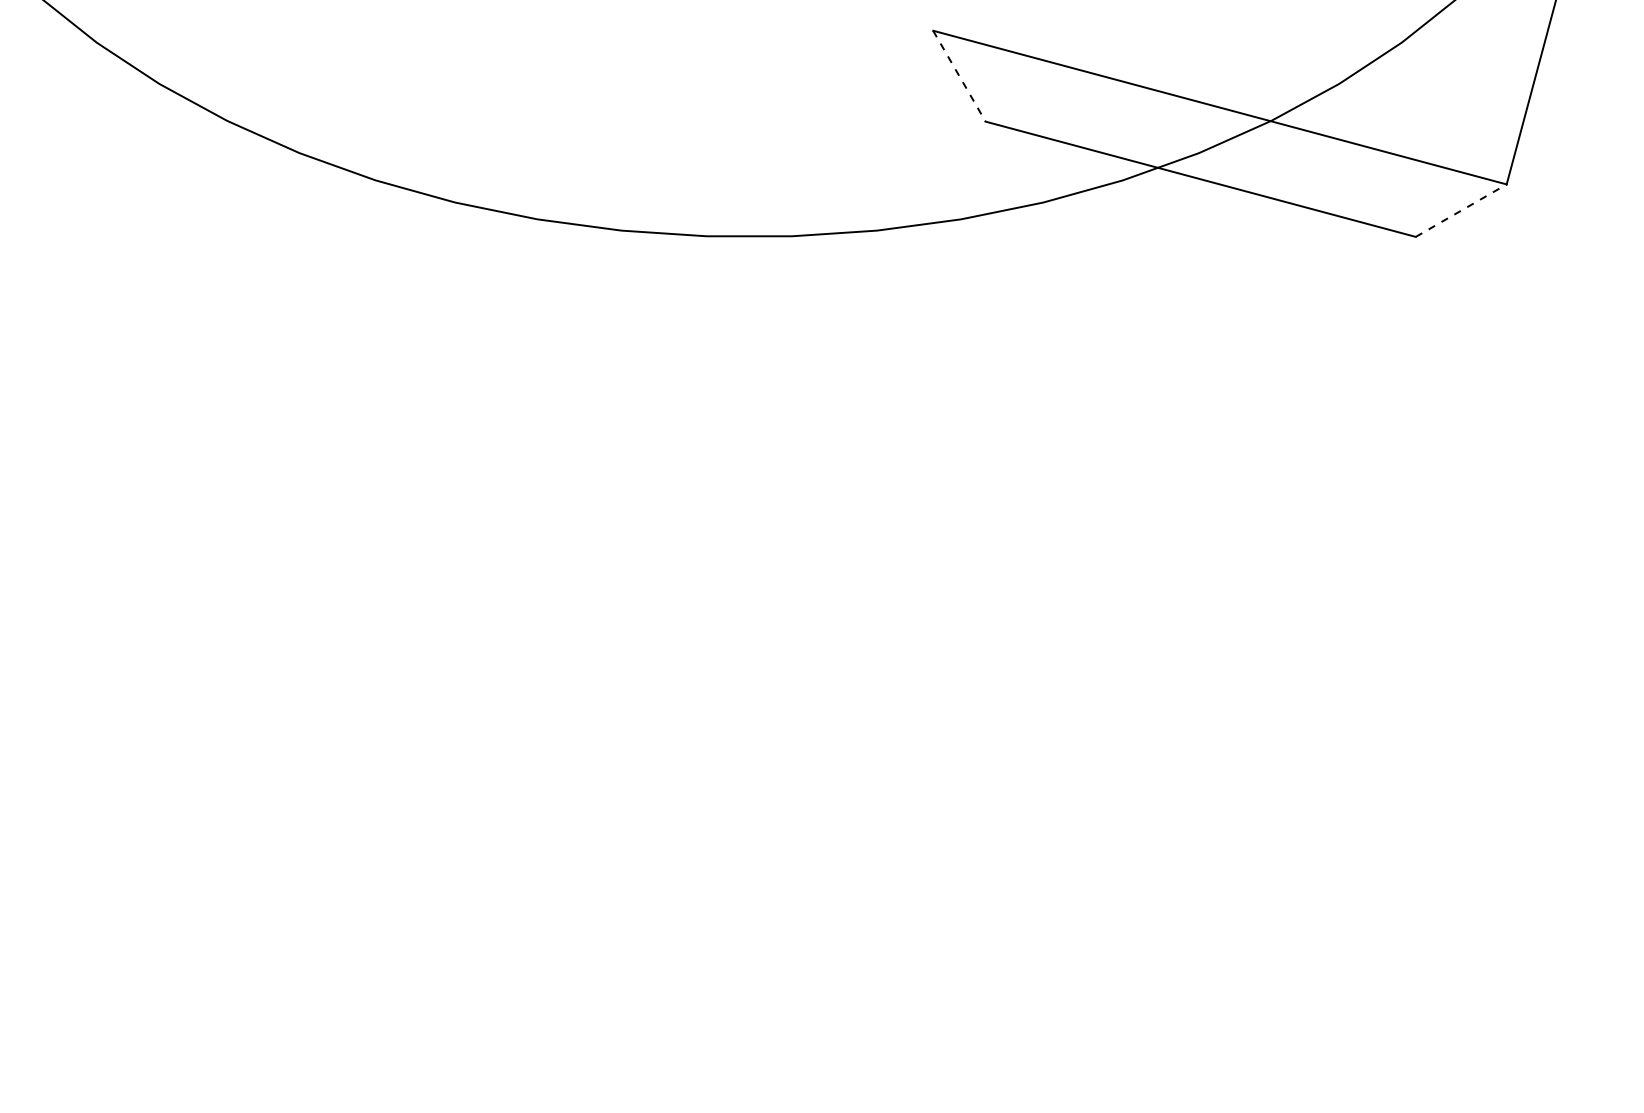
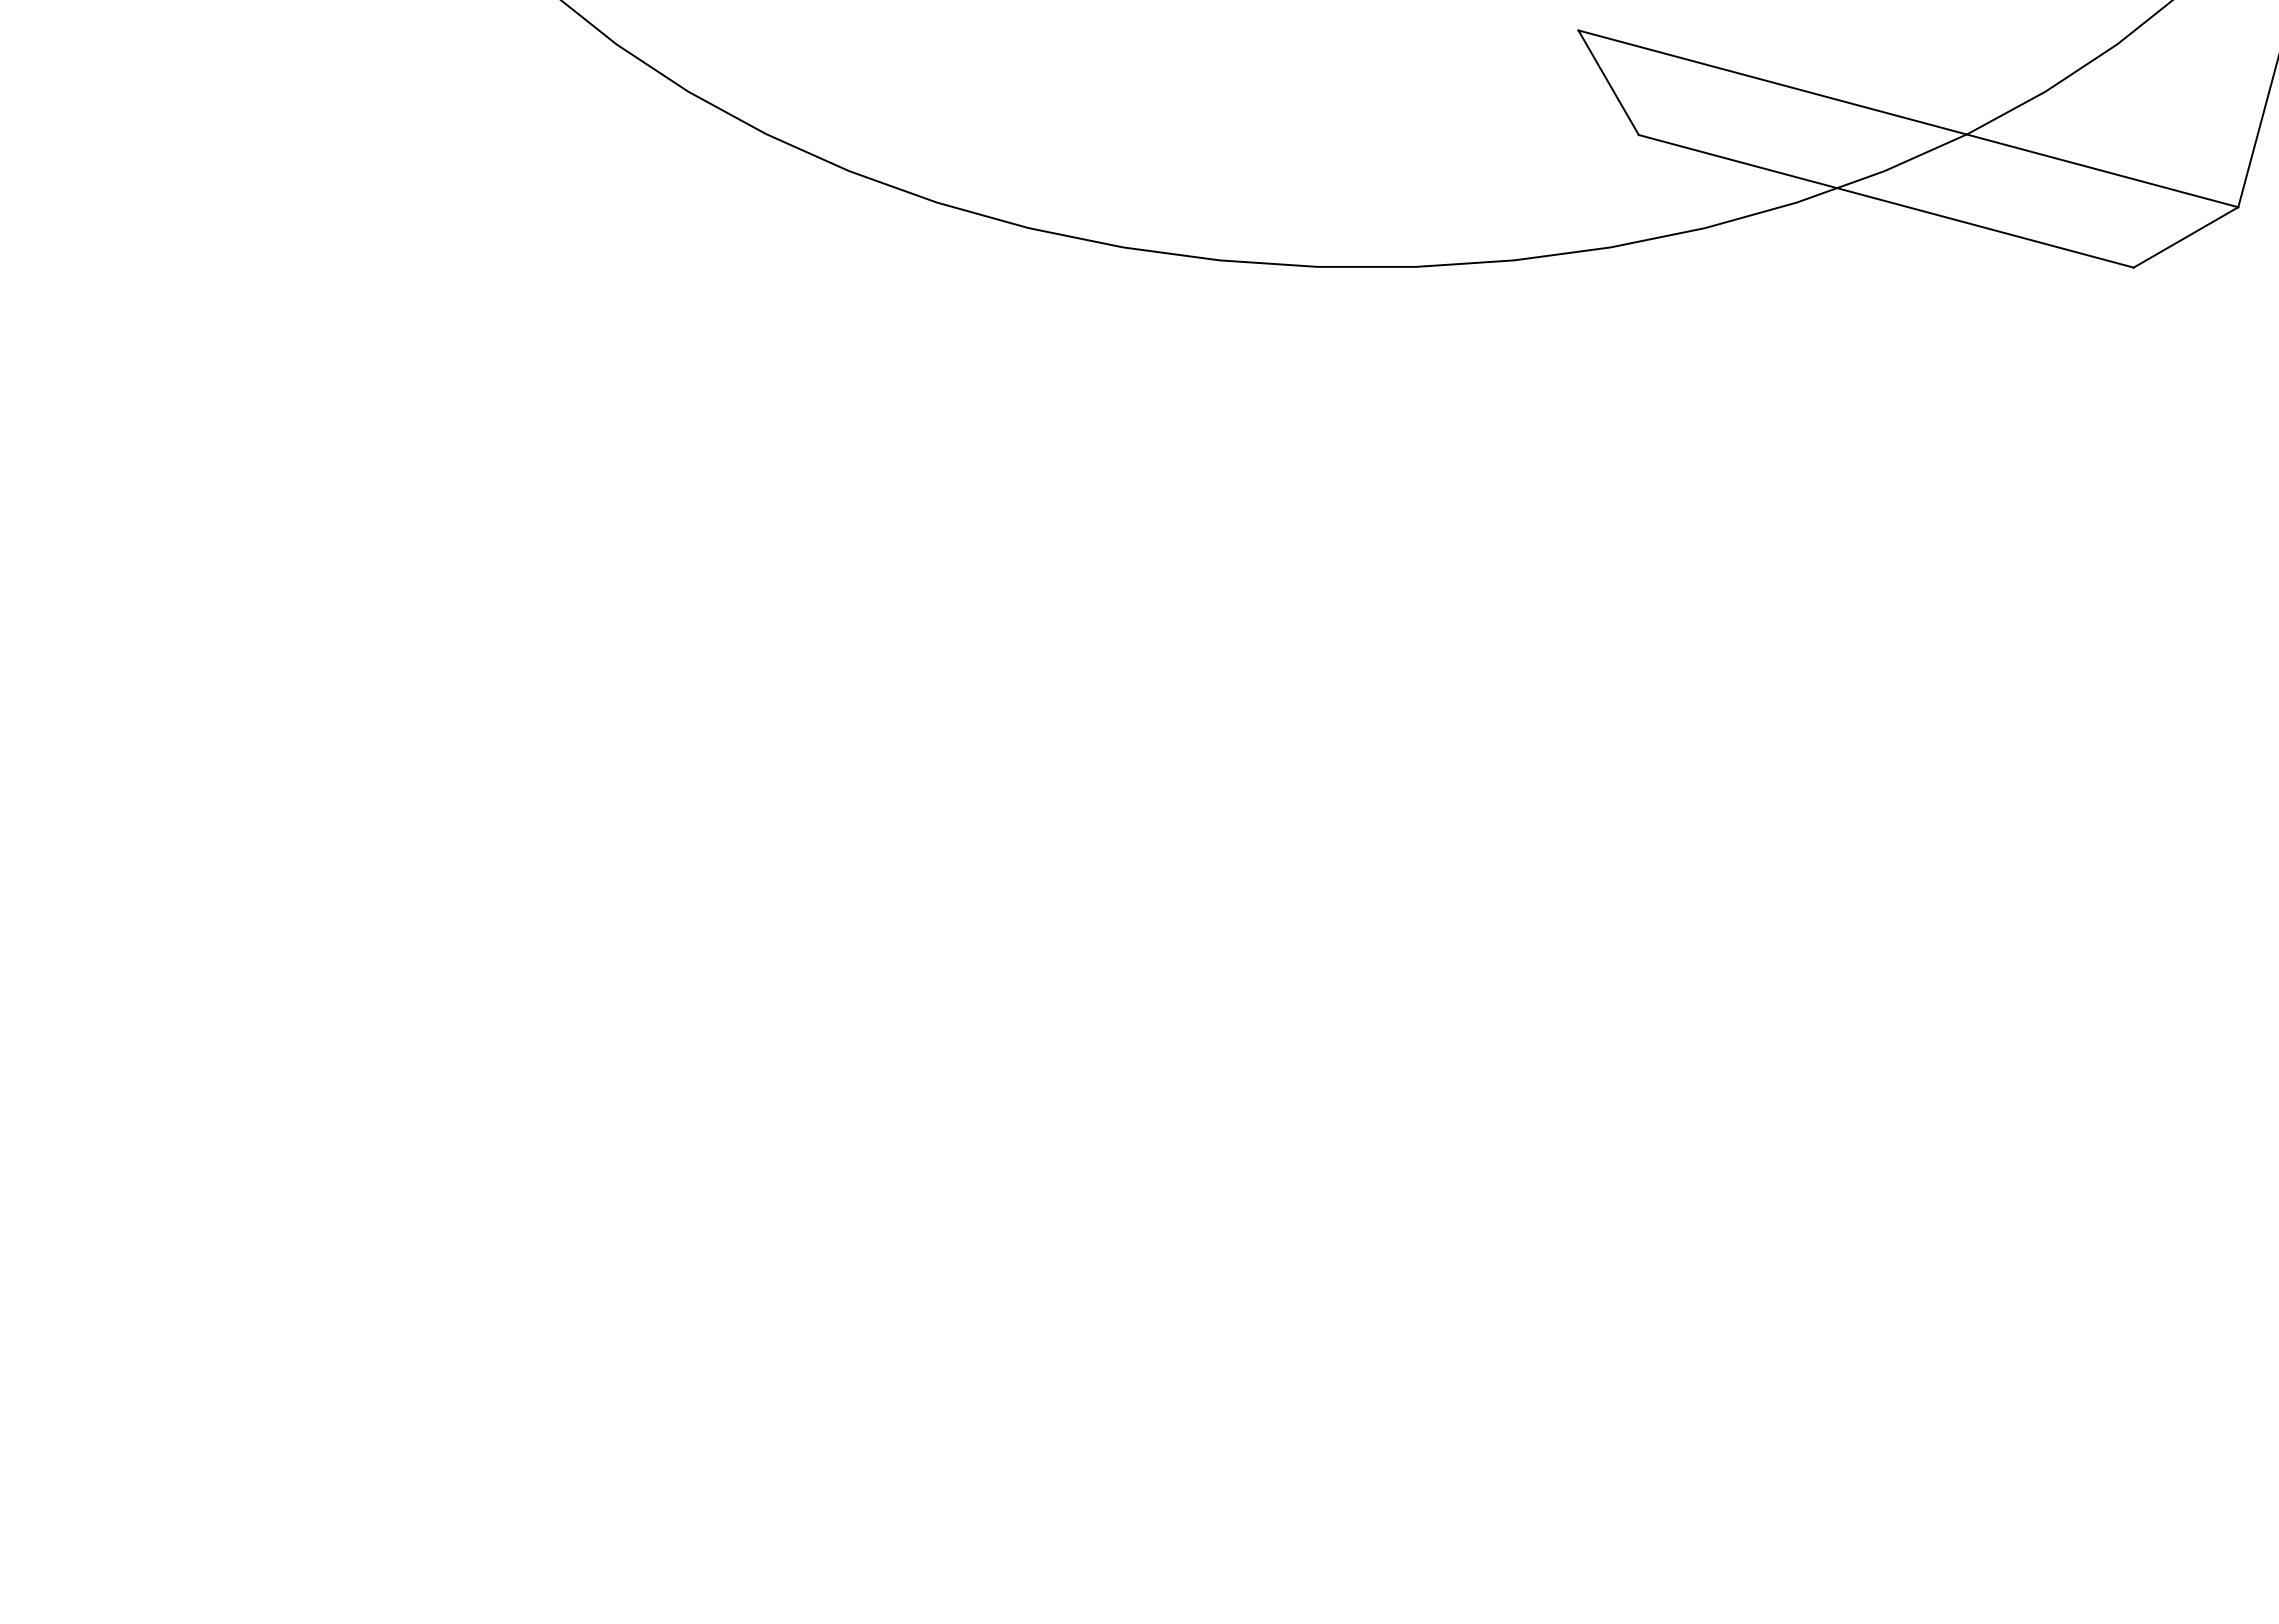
line: (959, 76) -> (1608, 83), dashed -> solid
line: (1461, 210) -> (2186, 237), dashed -> solid

